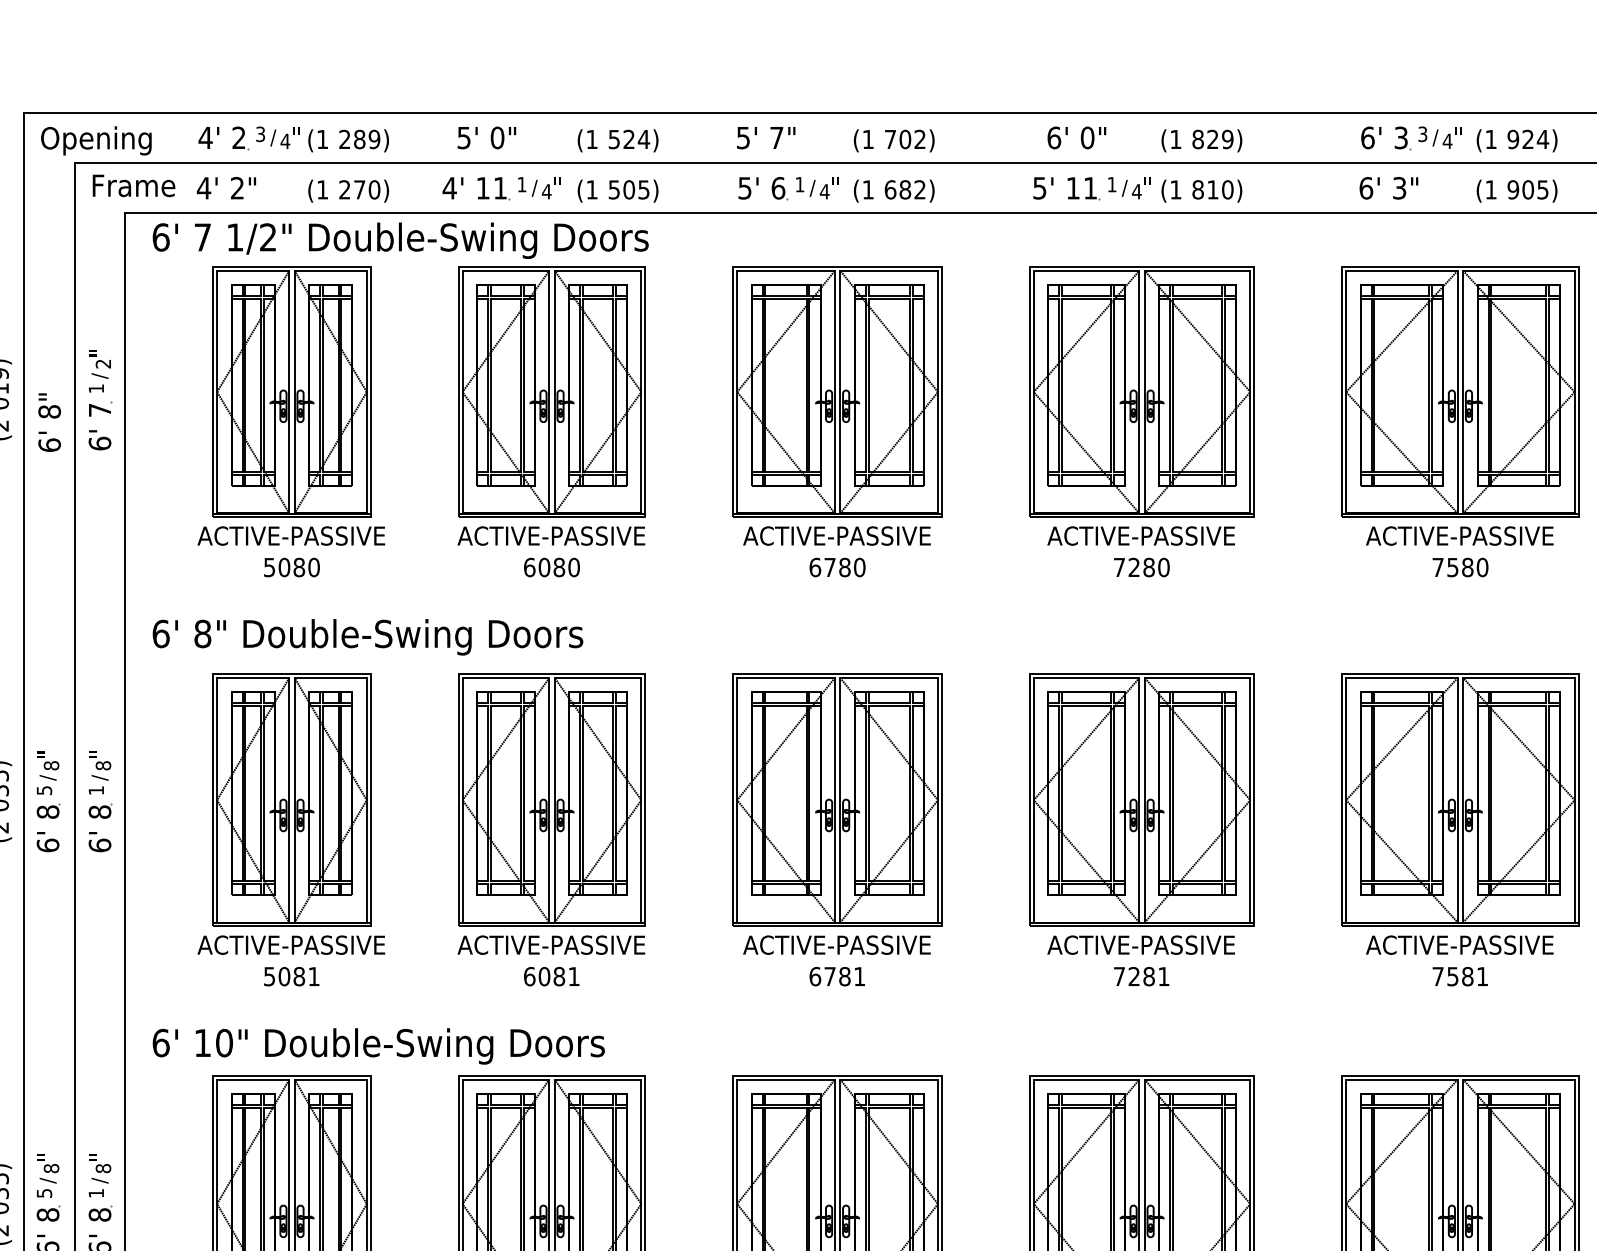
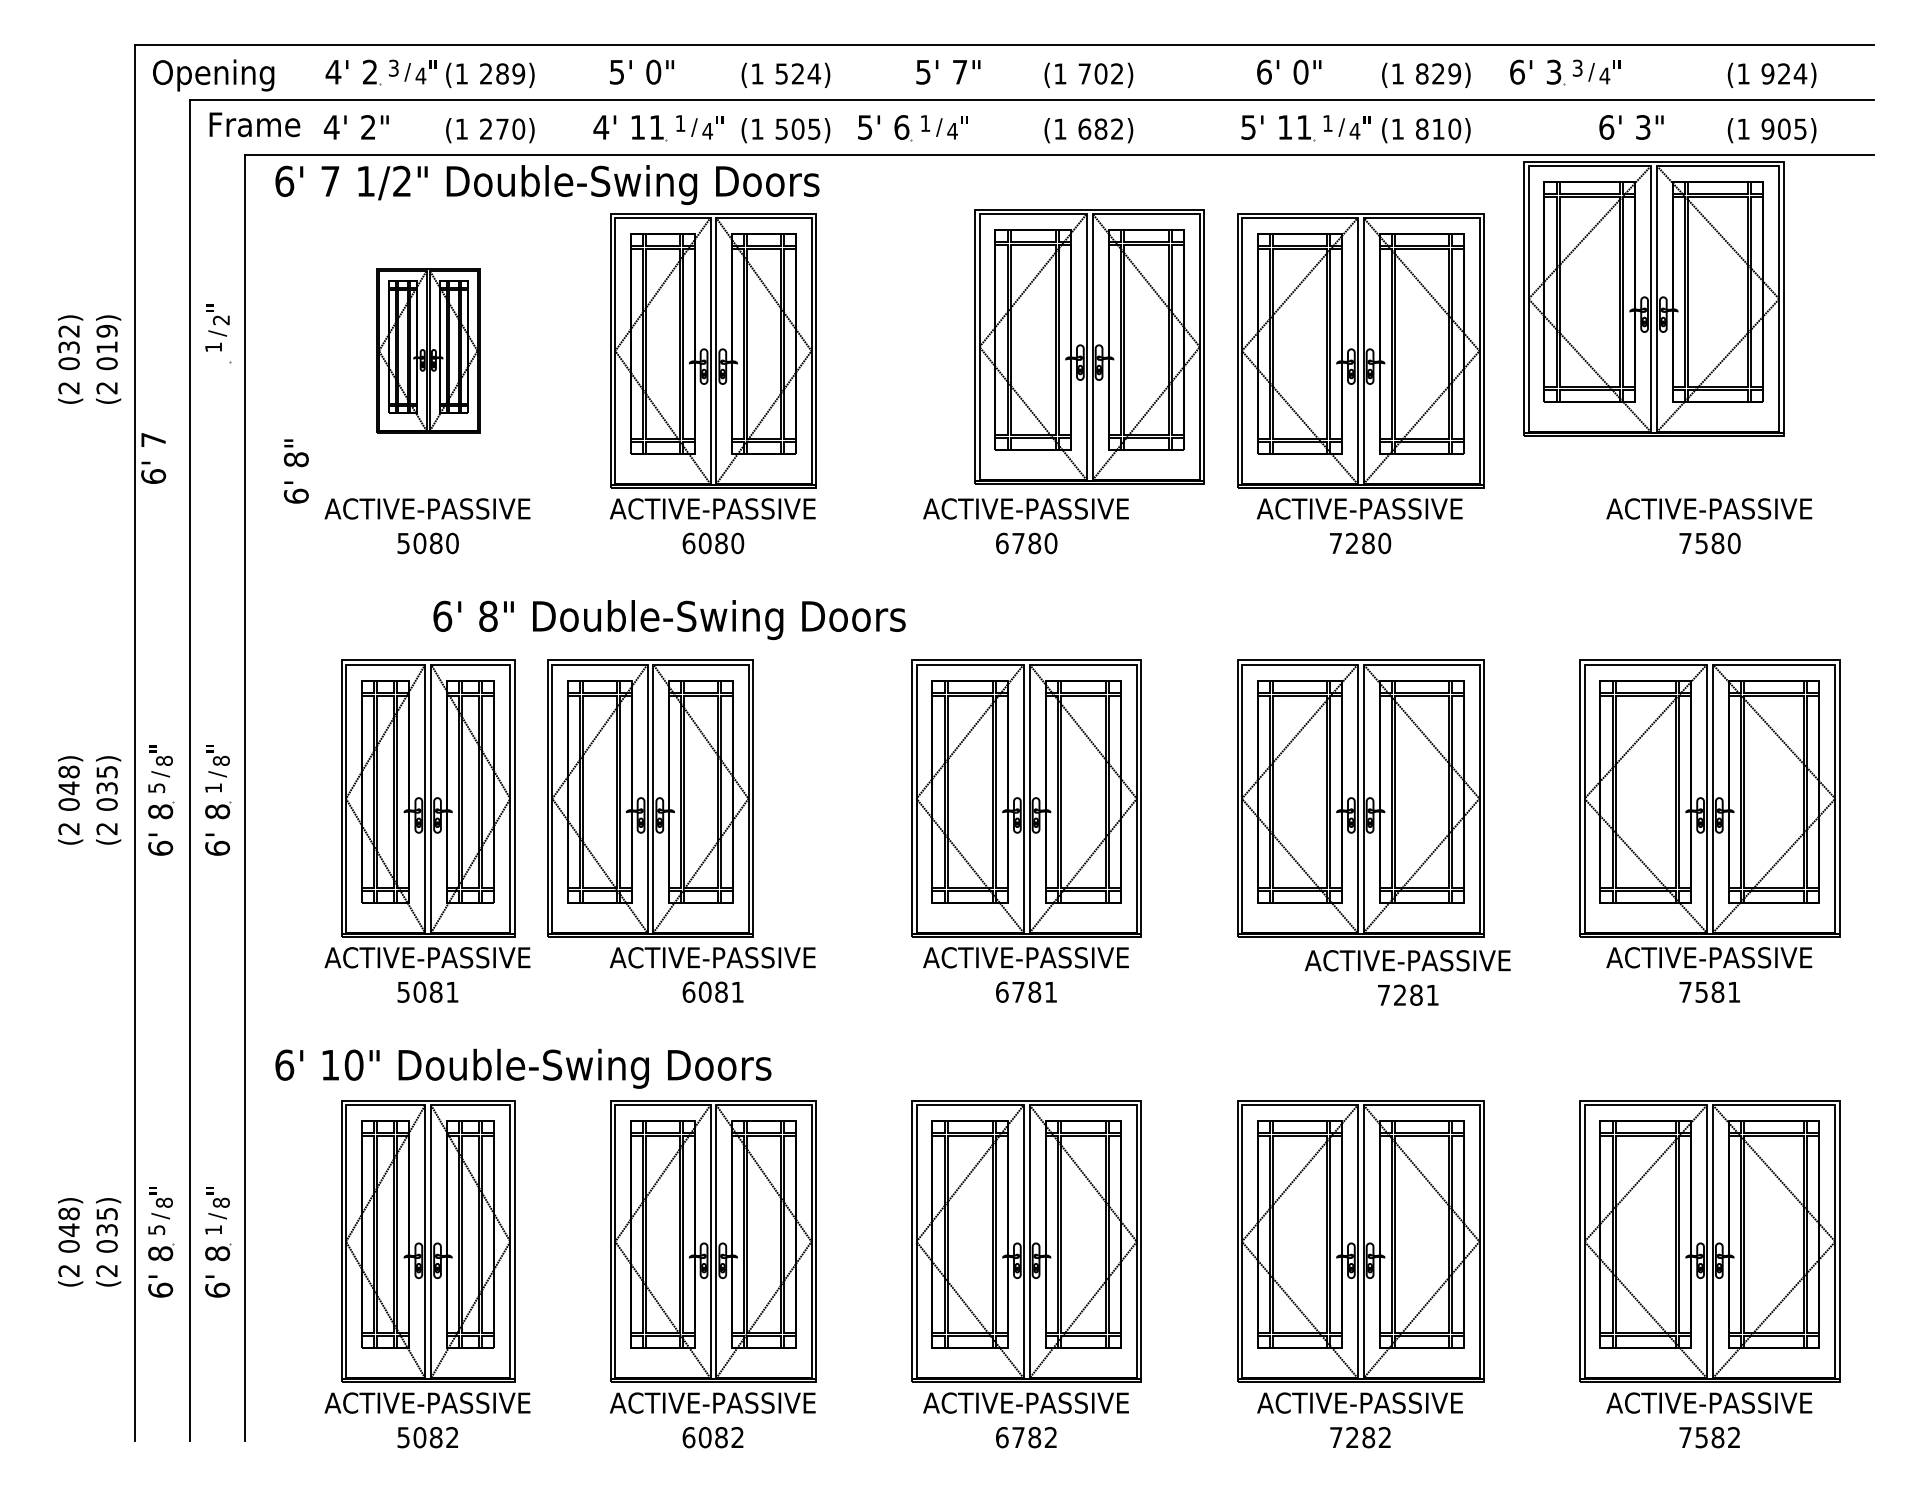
part: (1411, 138) -> (1565, 72), moved
part: (788, 189) -> (912, 128), moved
part: (292, 391) -> (428, 350), size x0.6
part: (837, 391) -> (1089, 346), moved
part: (1460, 391) -> (1653, 298), moved
text: (48, 422) -> (295, 471), moved
text: (99, 427) -> (153, 458), moved
text: (367, 637) -> (669, 620), moved
part: (552, 799) -> (650, 798), moved
text: (1140, 960) -> (1407, 977), moved

